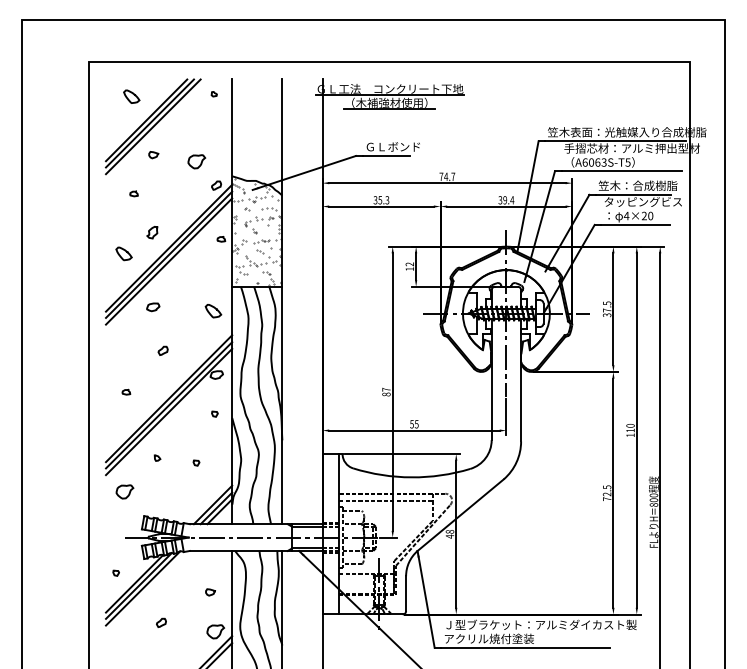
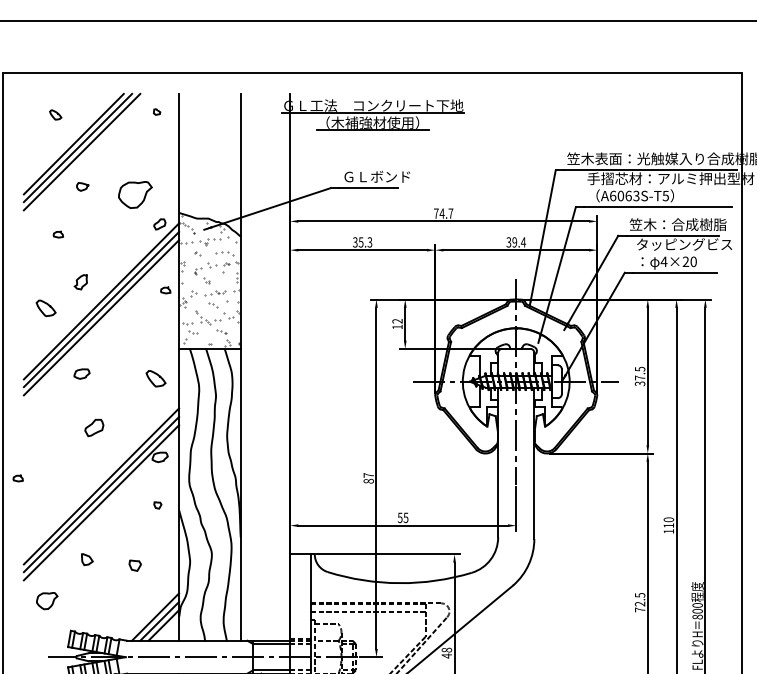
part: (131, 96) -> (55, 114), size x0.6
part: (196, 161) -> (135, 194), size x1.6
part: (162, 350) -> (93, 427), size x1.6
part: (126, 391) -> (18, 477), moved
part: (157, 457) -> (87, 558), size x1.6
part: (196, 462) -> (135, 564), size x1.6

